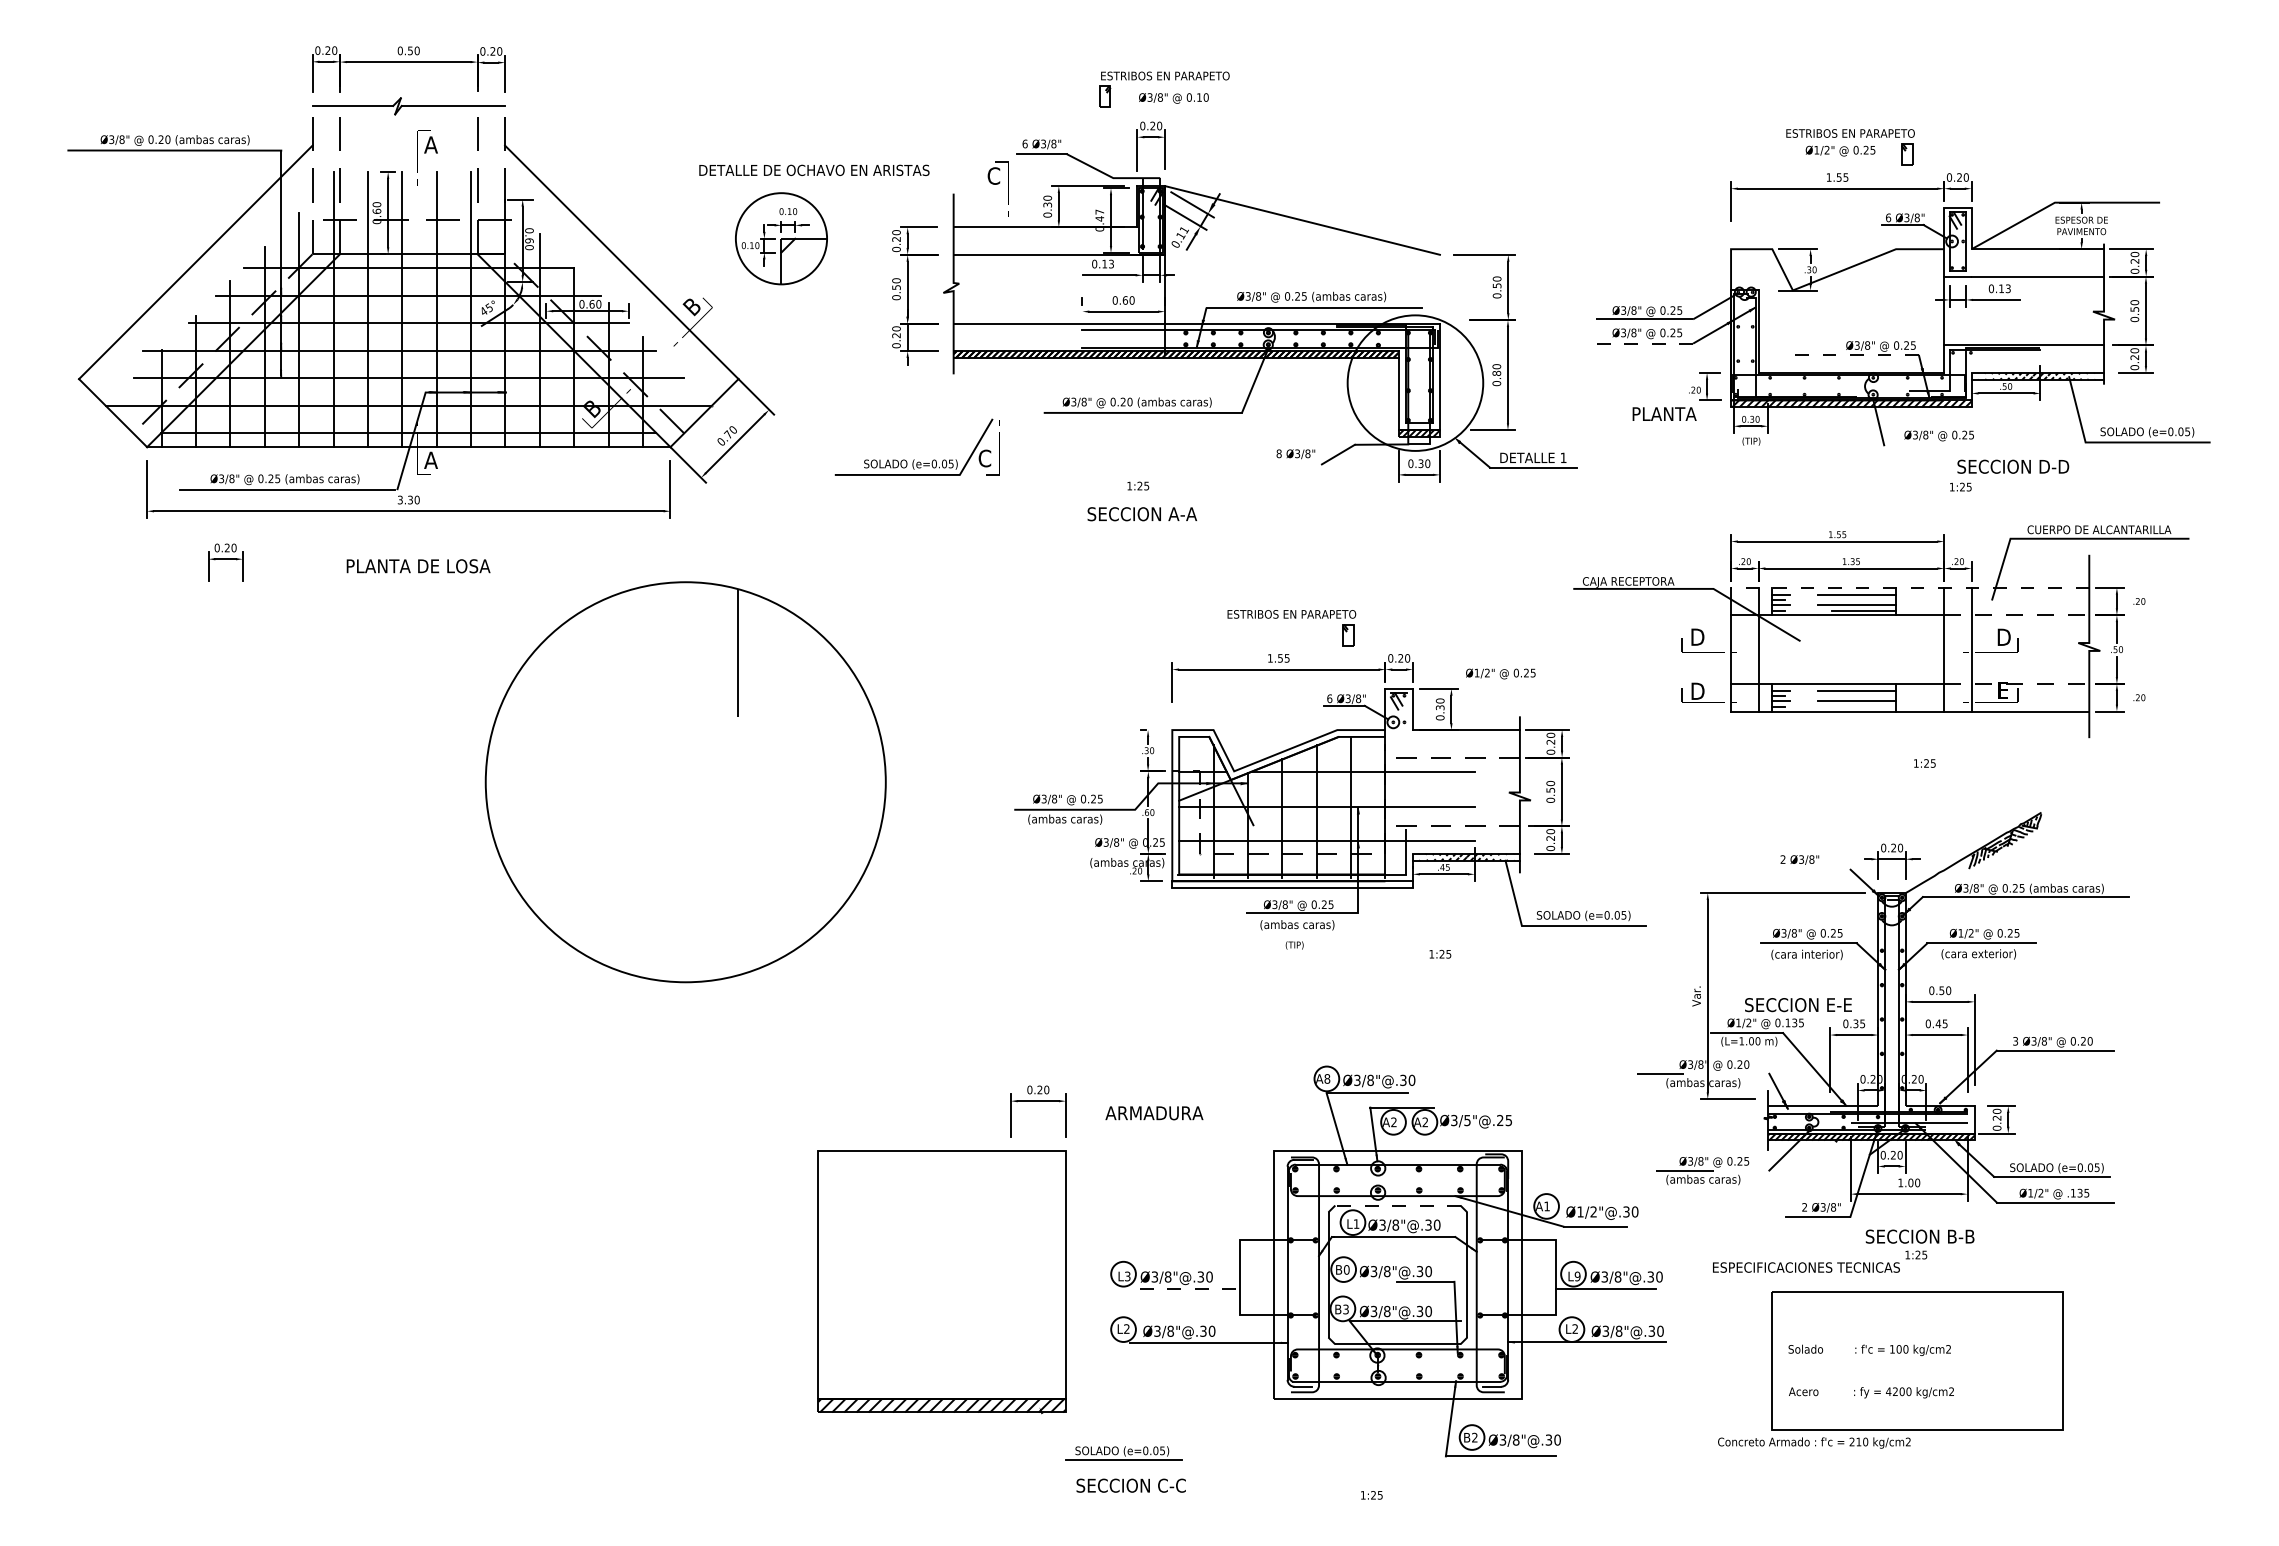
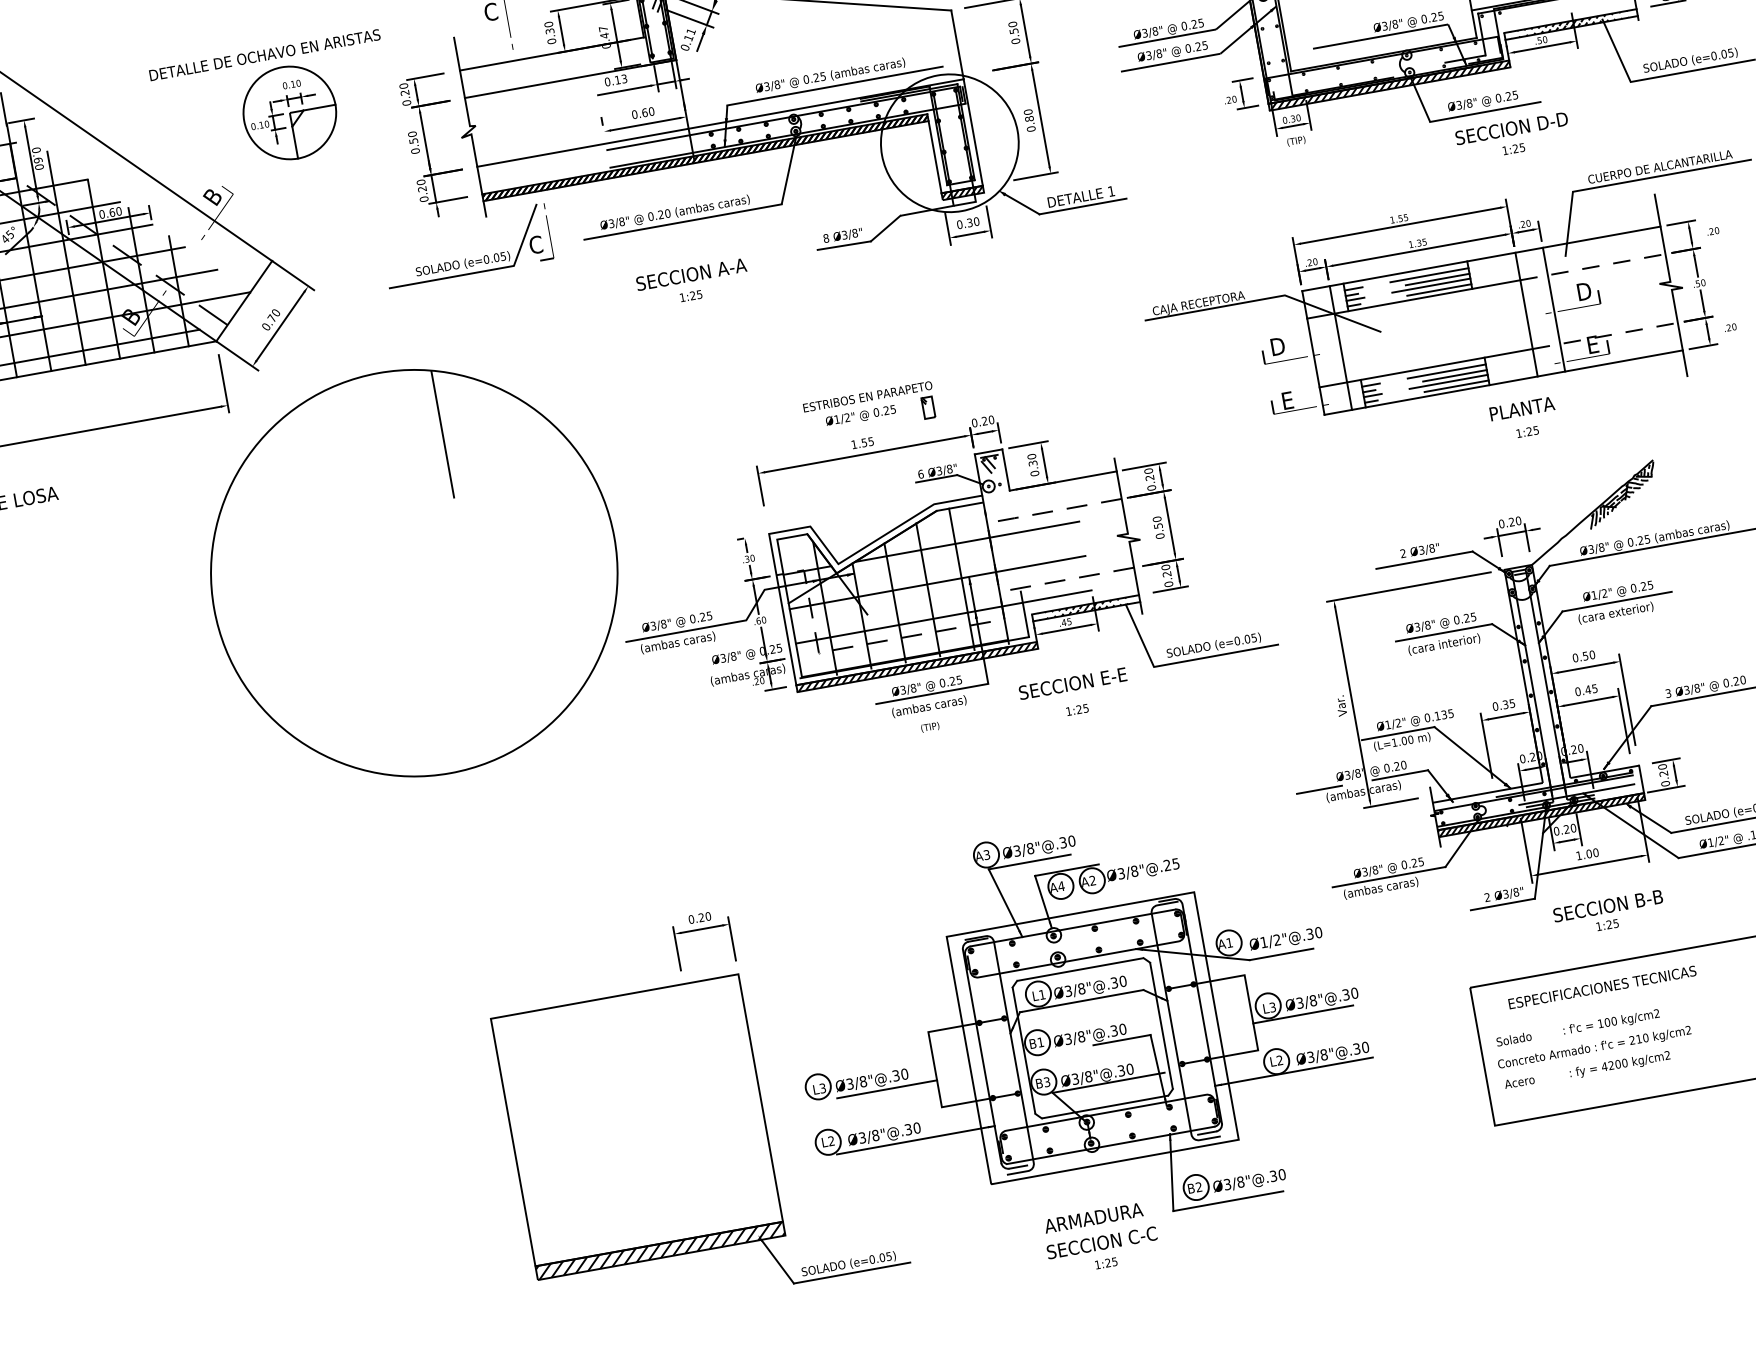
text: (814, 169) -> (264, 54), moved
line: (1439, 288) -> (956, 44), added
line: (1643, 343) -> (1170, 62), dashed -> solid
line: (1851, 354) -> (1380, 36), dashed -> solid
text: (1664, 413) -> (1522, 408), moved
line: (1939, 446) -> (1485, 112), added
part: (914, 459) -> (465, 258), moved
line: (1294, 463) -> (843, 245), added
text: (2013, 466) -> (1511, 128), moved
text: (1141, 514) -> (690, 274), moved
line: (1909, 587) -> (1480, 258), dashed -> solid
line: (1864, 600) -> (1438, 279), added
text: (1500, 673) -> (860, 415), moved
text: (1697, 690) -> (1287, 399), D -> E
line: (1864, 696) -> (1455, 375), added
line: (1864, 706) -> (1457, 385), added
part: (685, 782) -> (414, 573), moved
line: (1802, 869) -> (1424, 560), added
hatch: (1292, 884) -> (917, 666), added
text: (1798, 1005) -> (1073, 684), moved
line: (1741, 1073) -> (1400, 774), added
text: (1327, 1078) -> (987, 854), A8 -> A3
text: (1154, 1113) -> (1093, 1218), moved
text: (1467, 1120) -> (1134, 871), Ø3/5"@.25 -> Ø3/8"@.25
text: (1393, 1122) -> (1060, 886), A2 -> A4
line: (1741, 1170) -> (1417, 871), added
line: (1397, 1206) -> (1080, 969), dashed -> solid
text: (1806, 1267) -> (1602, 987), moved
text: (1346, 1269) -> (1040, 1042), B0 -> B1
text: (1577, 1276) -> (1272, 1007), L9 -> L3
line: (1189, 1288) -> (886, 1089), dashed -> solid
line: (1053, 1436) -> (777, 1261), added
text: (1814, 1442) -> (1594, 1047), moved
text: (1130, 1485) -> (1101, 1242), moved

